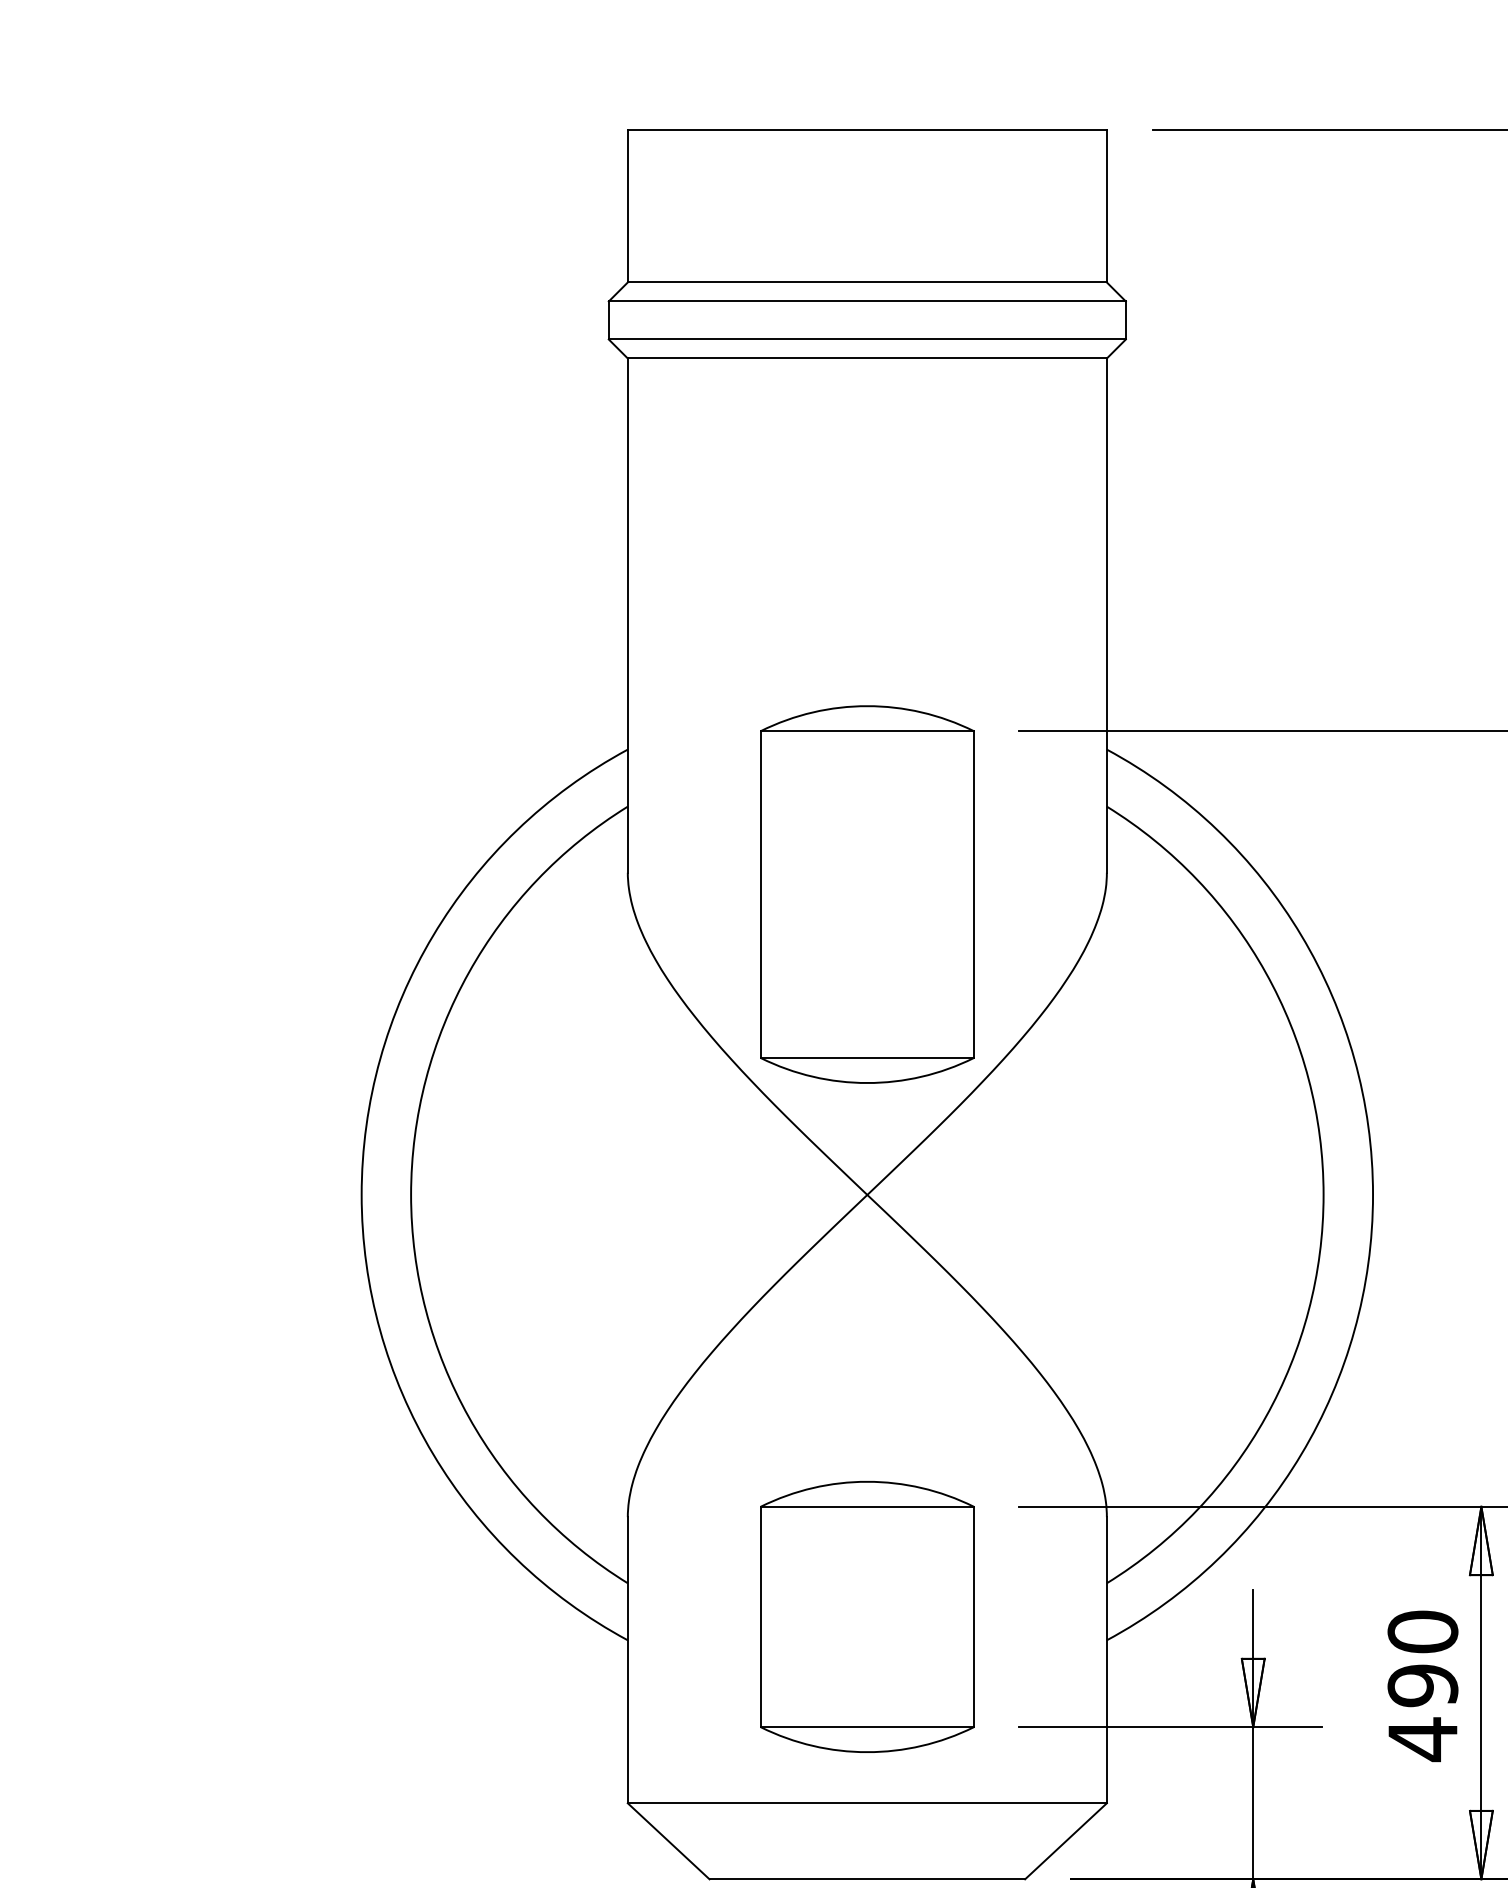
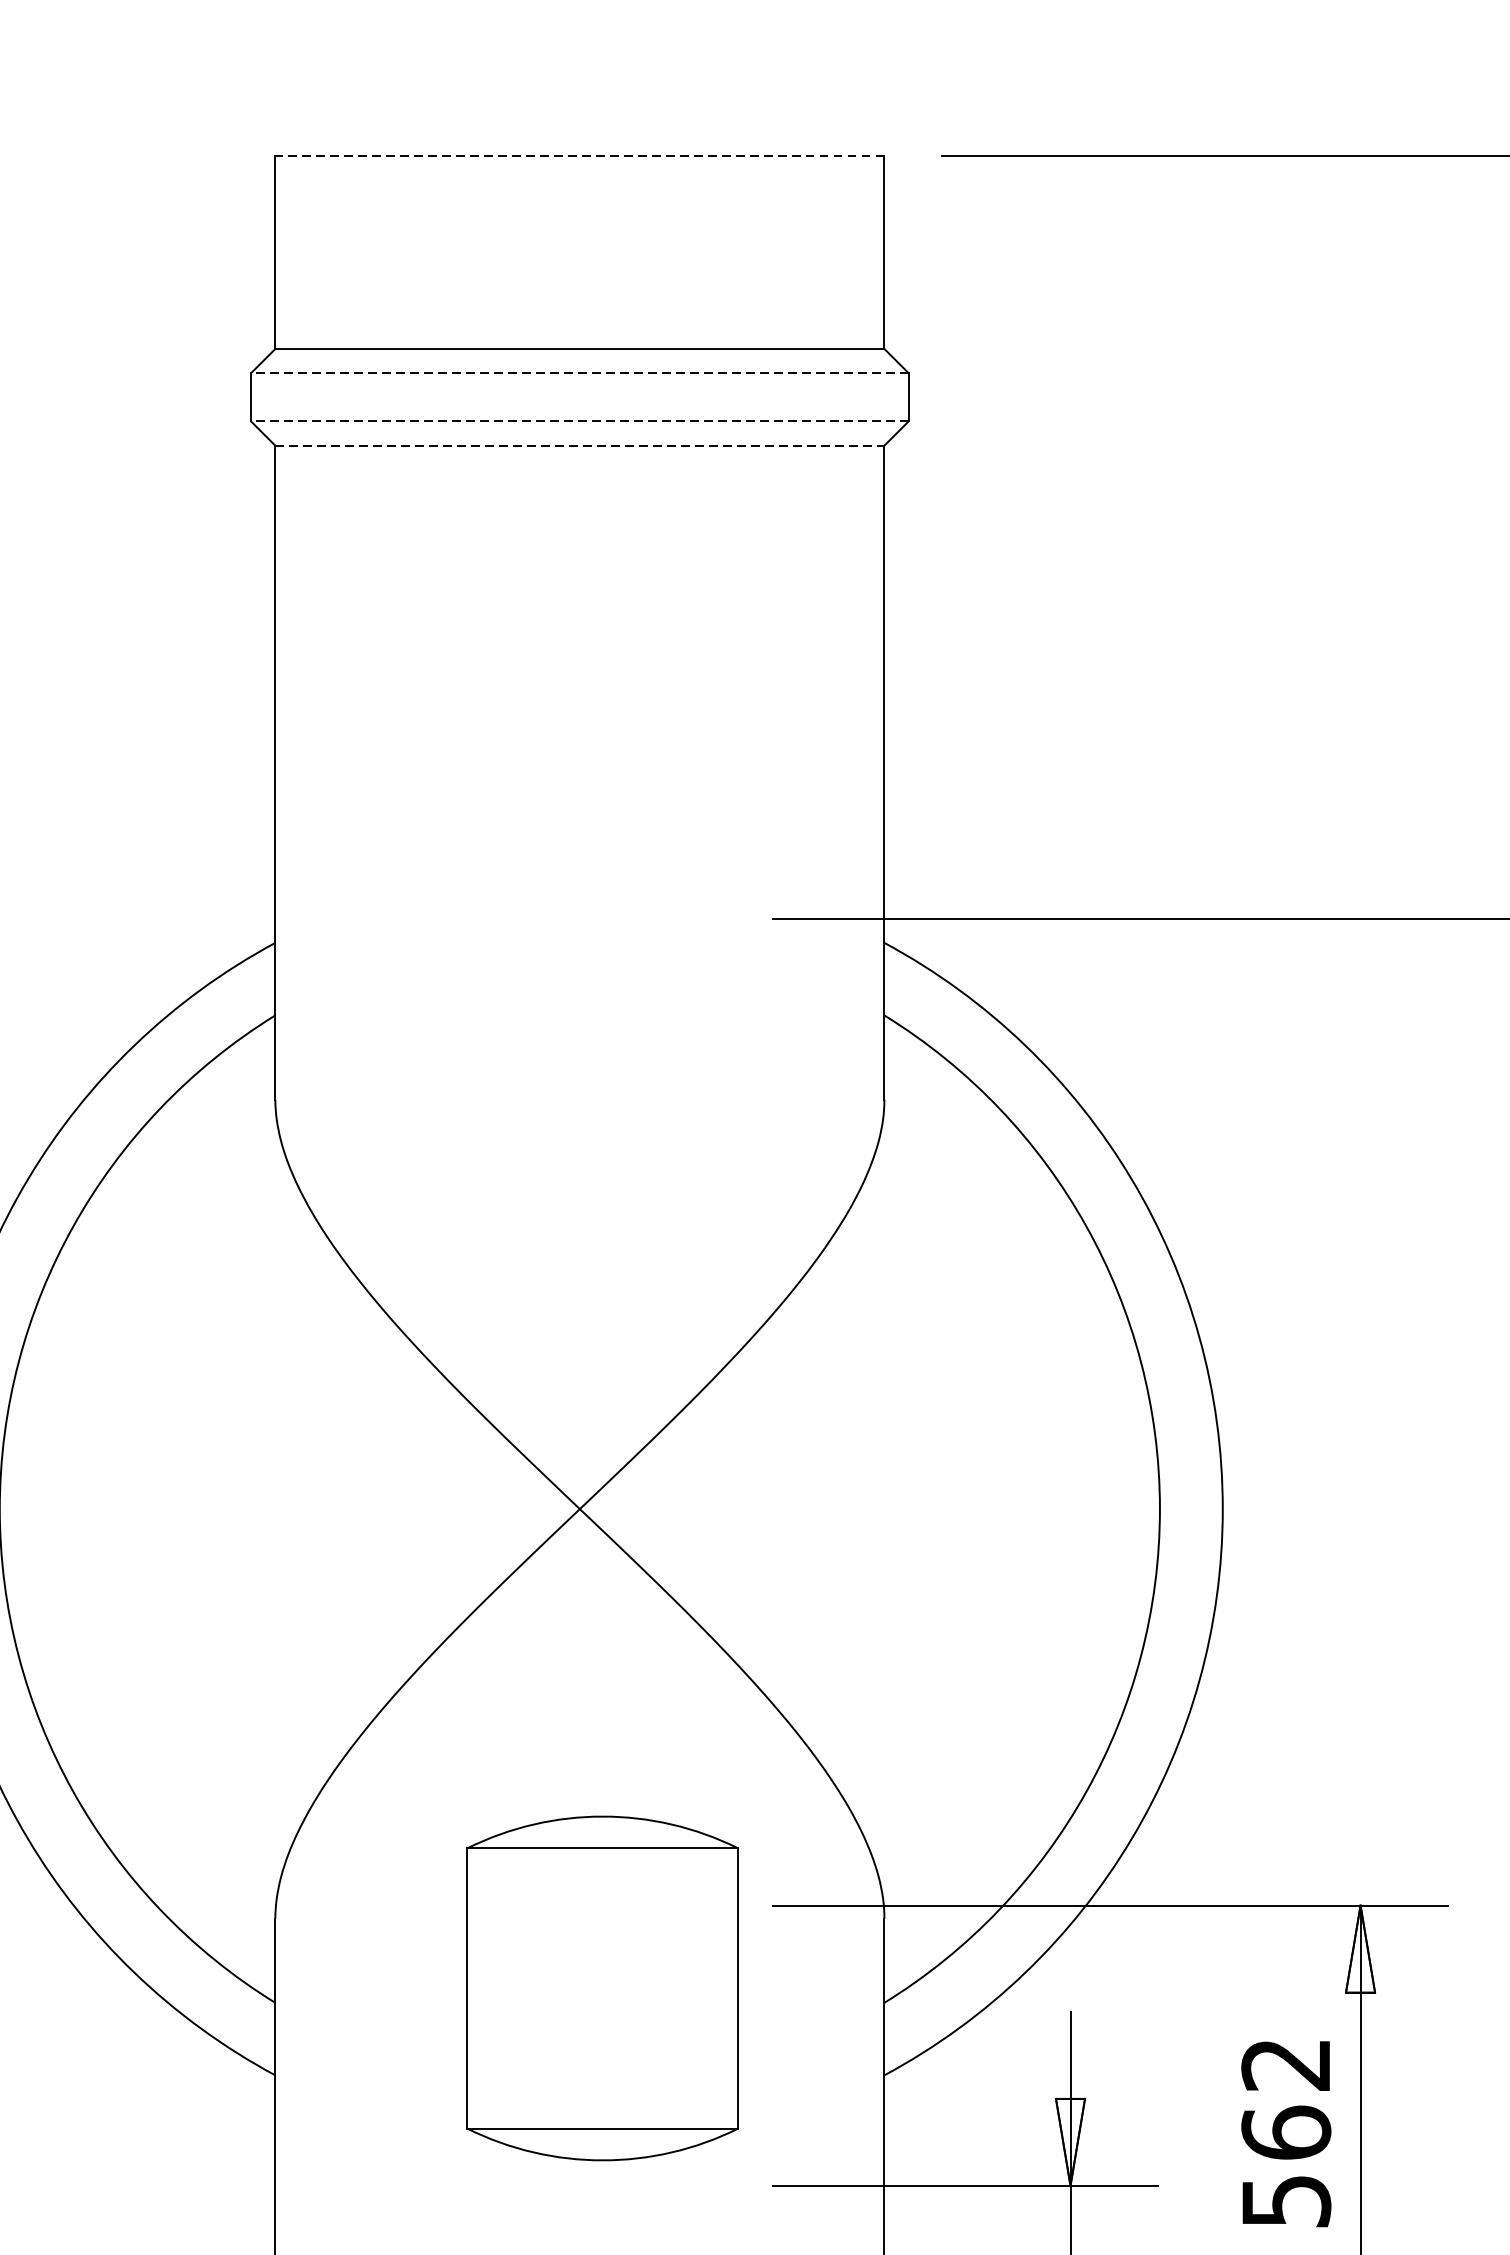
line: (867, 130) -> (580, 155), solid -> dashed
line: (867, 301) -> (580, 373), solid -> dashed
line: (867, 339) -> (580, 421), solid -> dashed
line: (867, 358) -> (580, 445), solid -> dashed
part: (867, 894) -> (580, 1127), removed
part: (867, 1616) -> (602, 1987), moved
text: (1422, 1686) -> (1285, 2134), 490 -> 562

